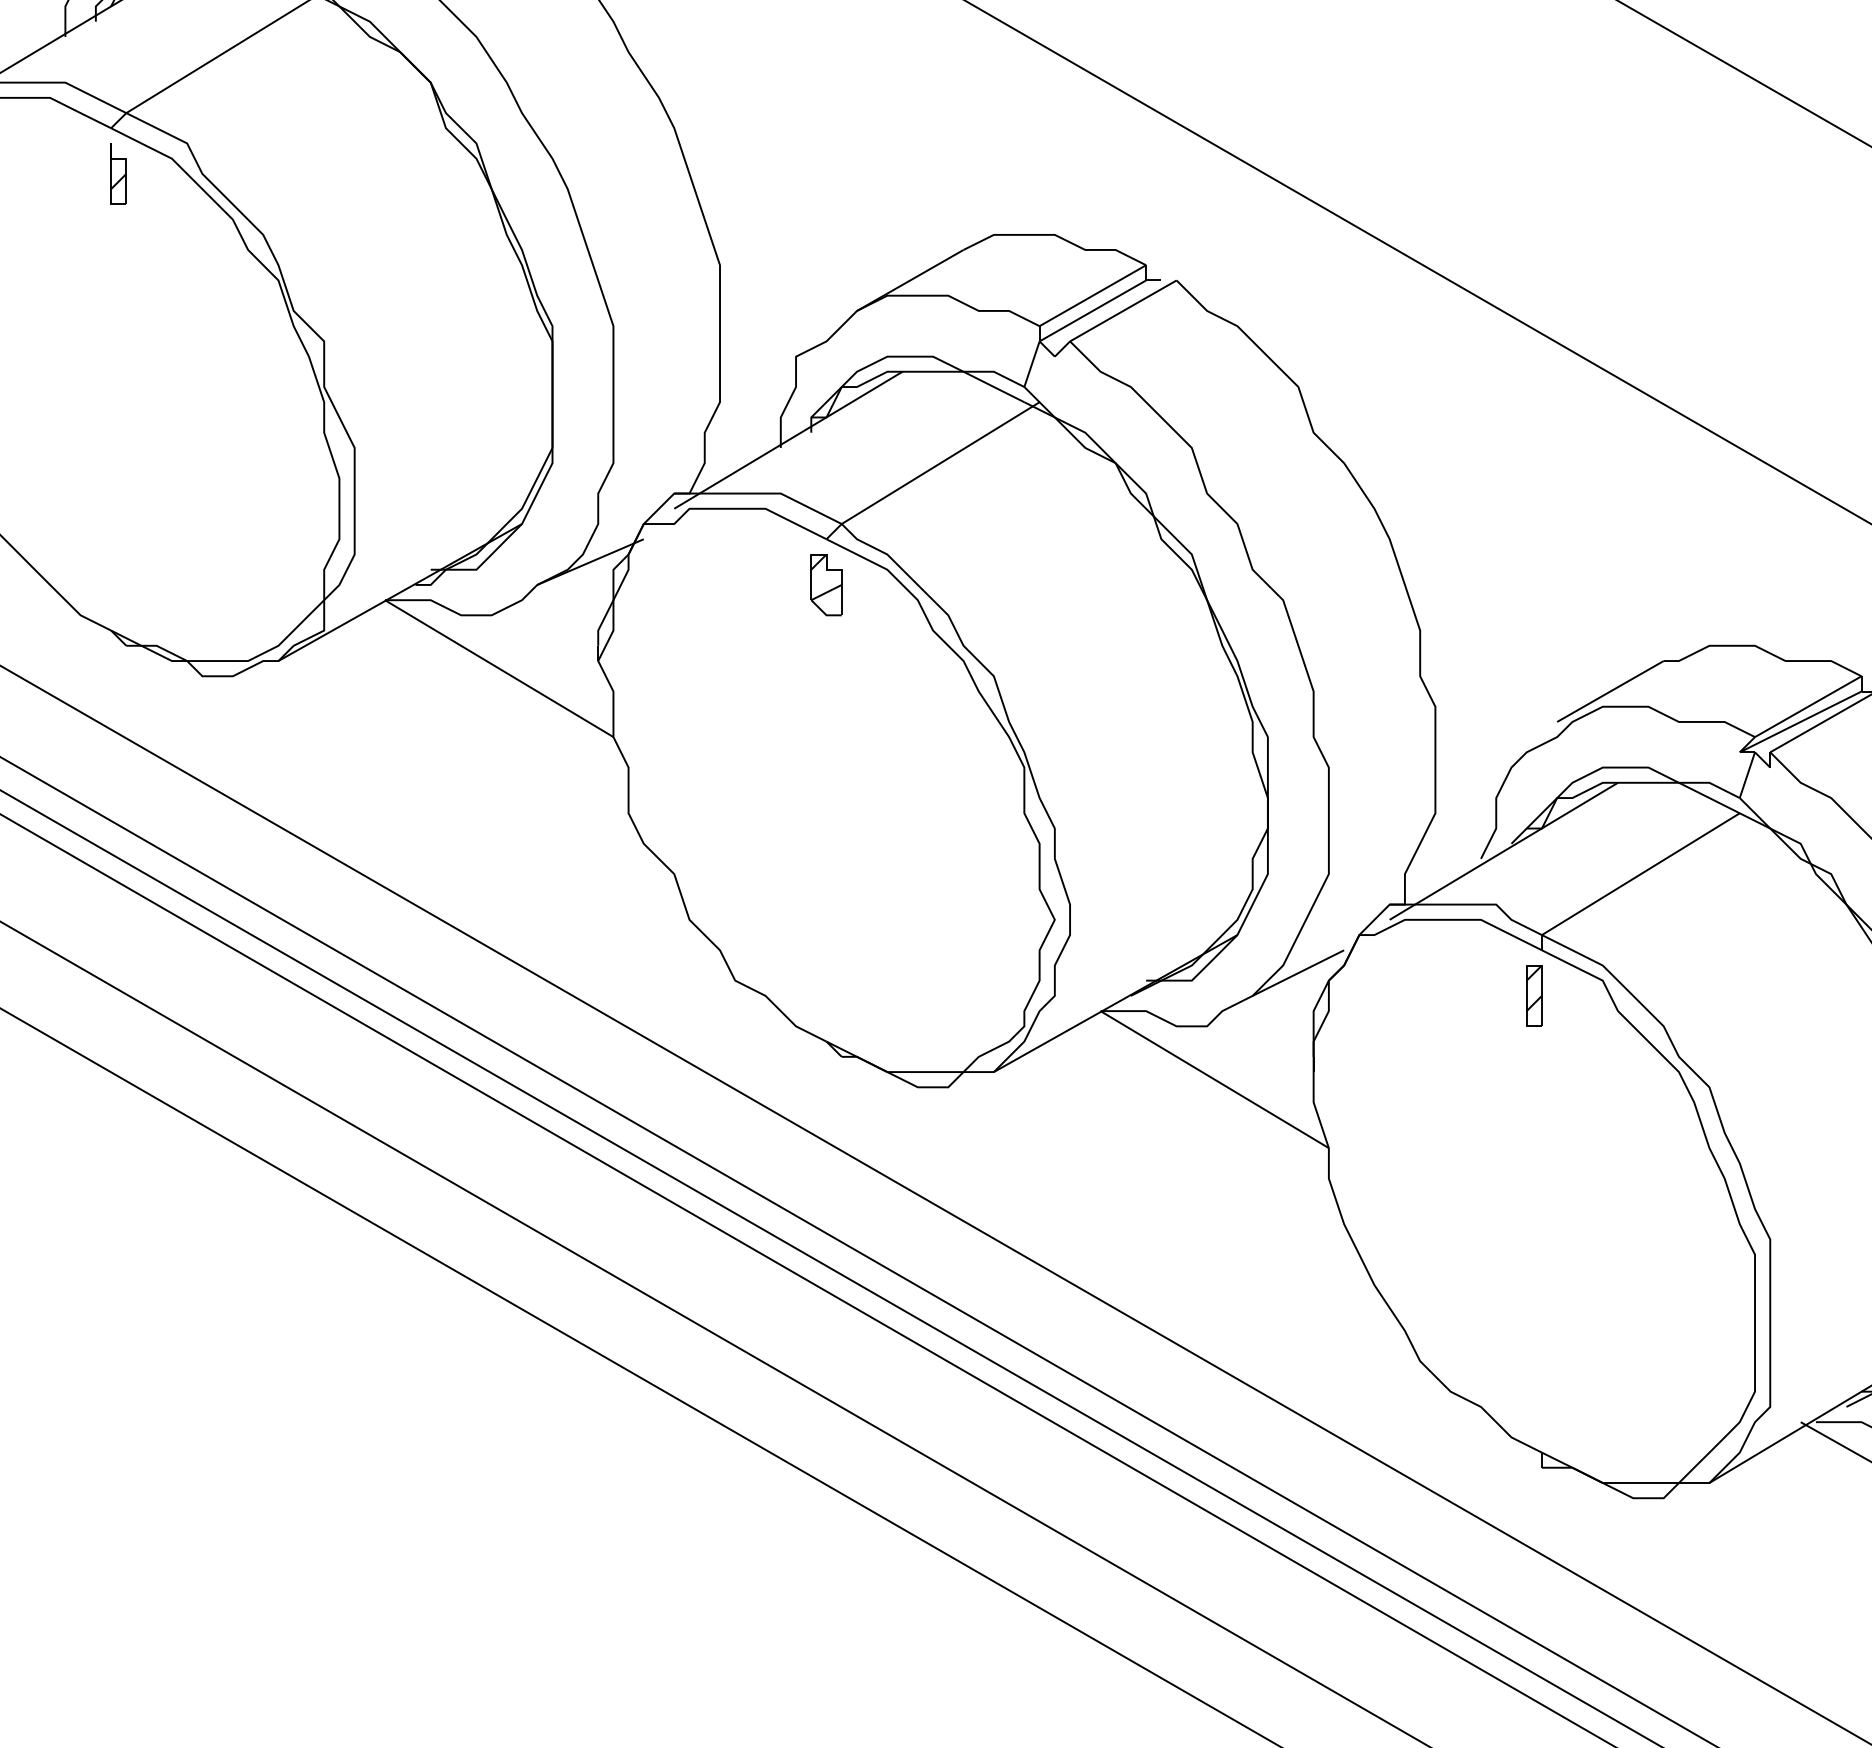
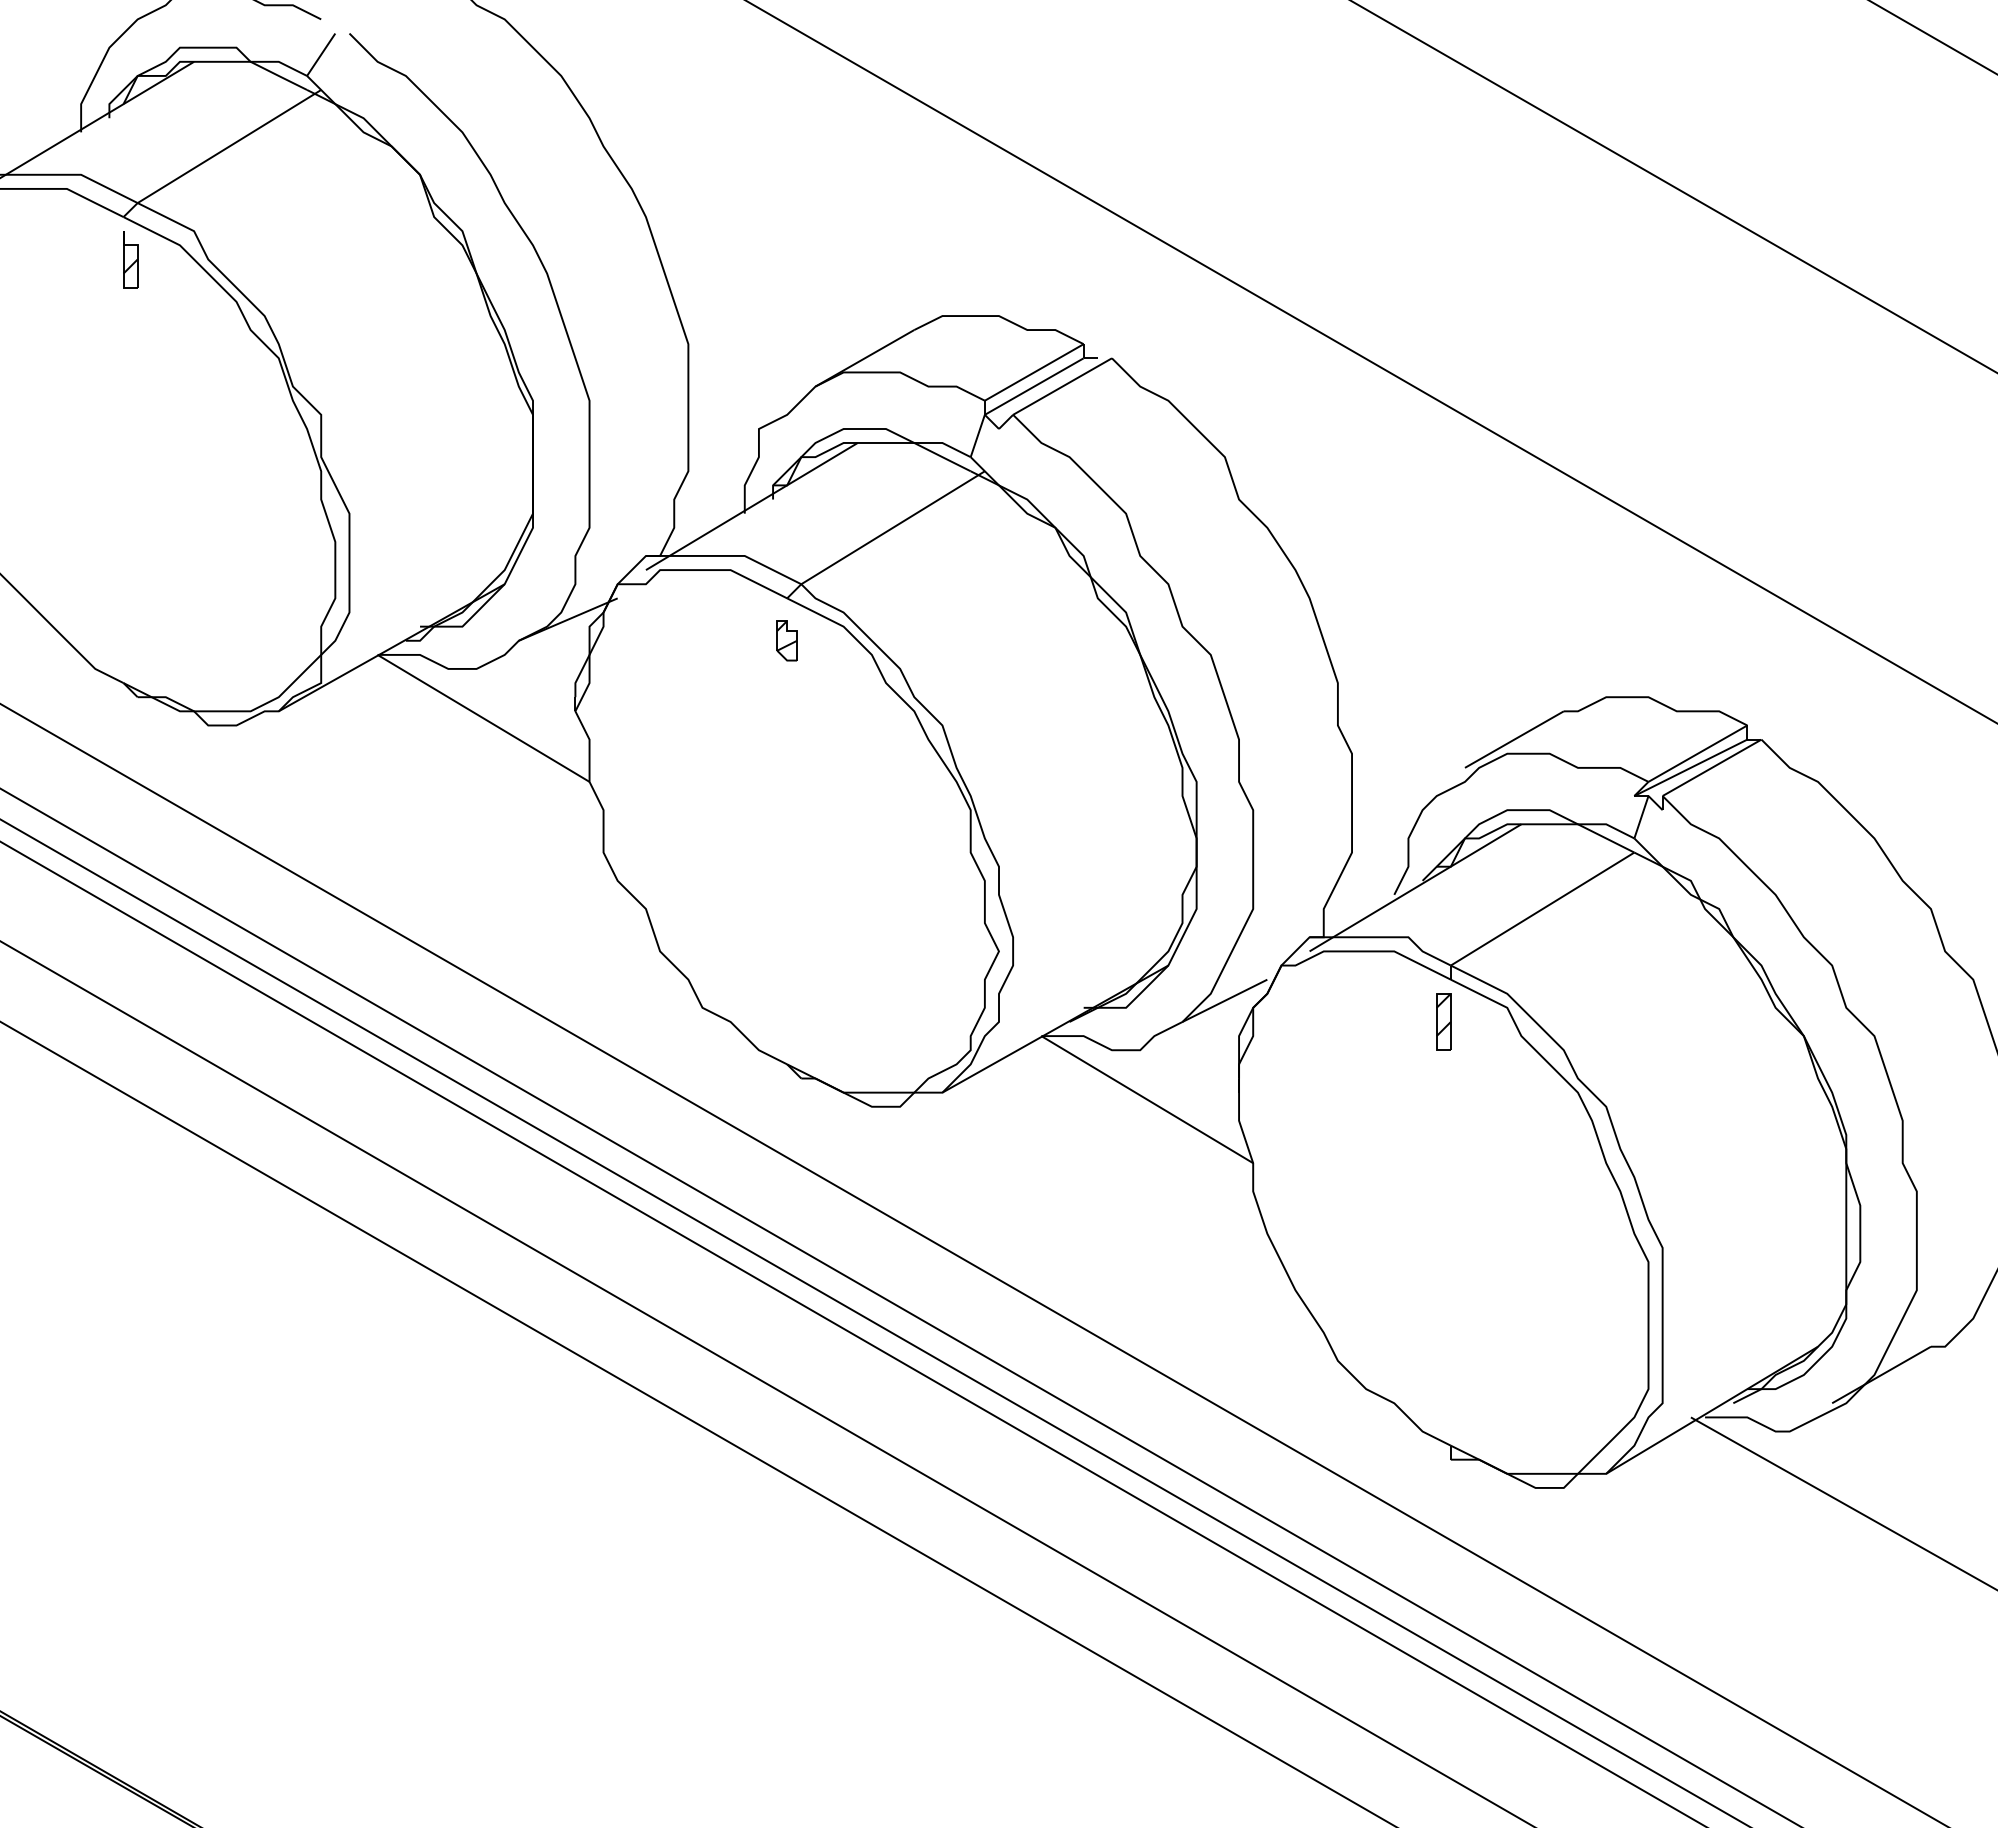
part: (825, 584) -> (786, 640), size x0.7

